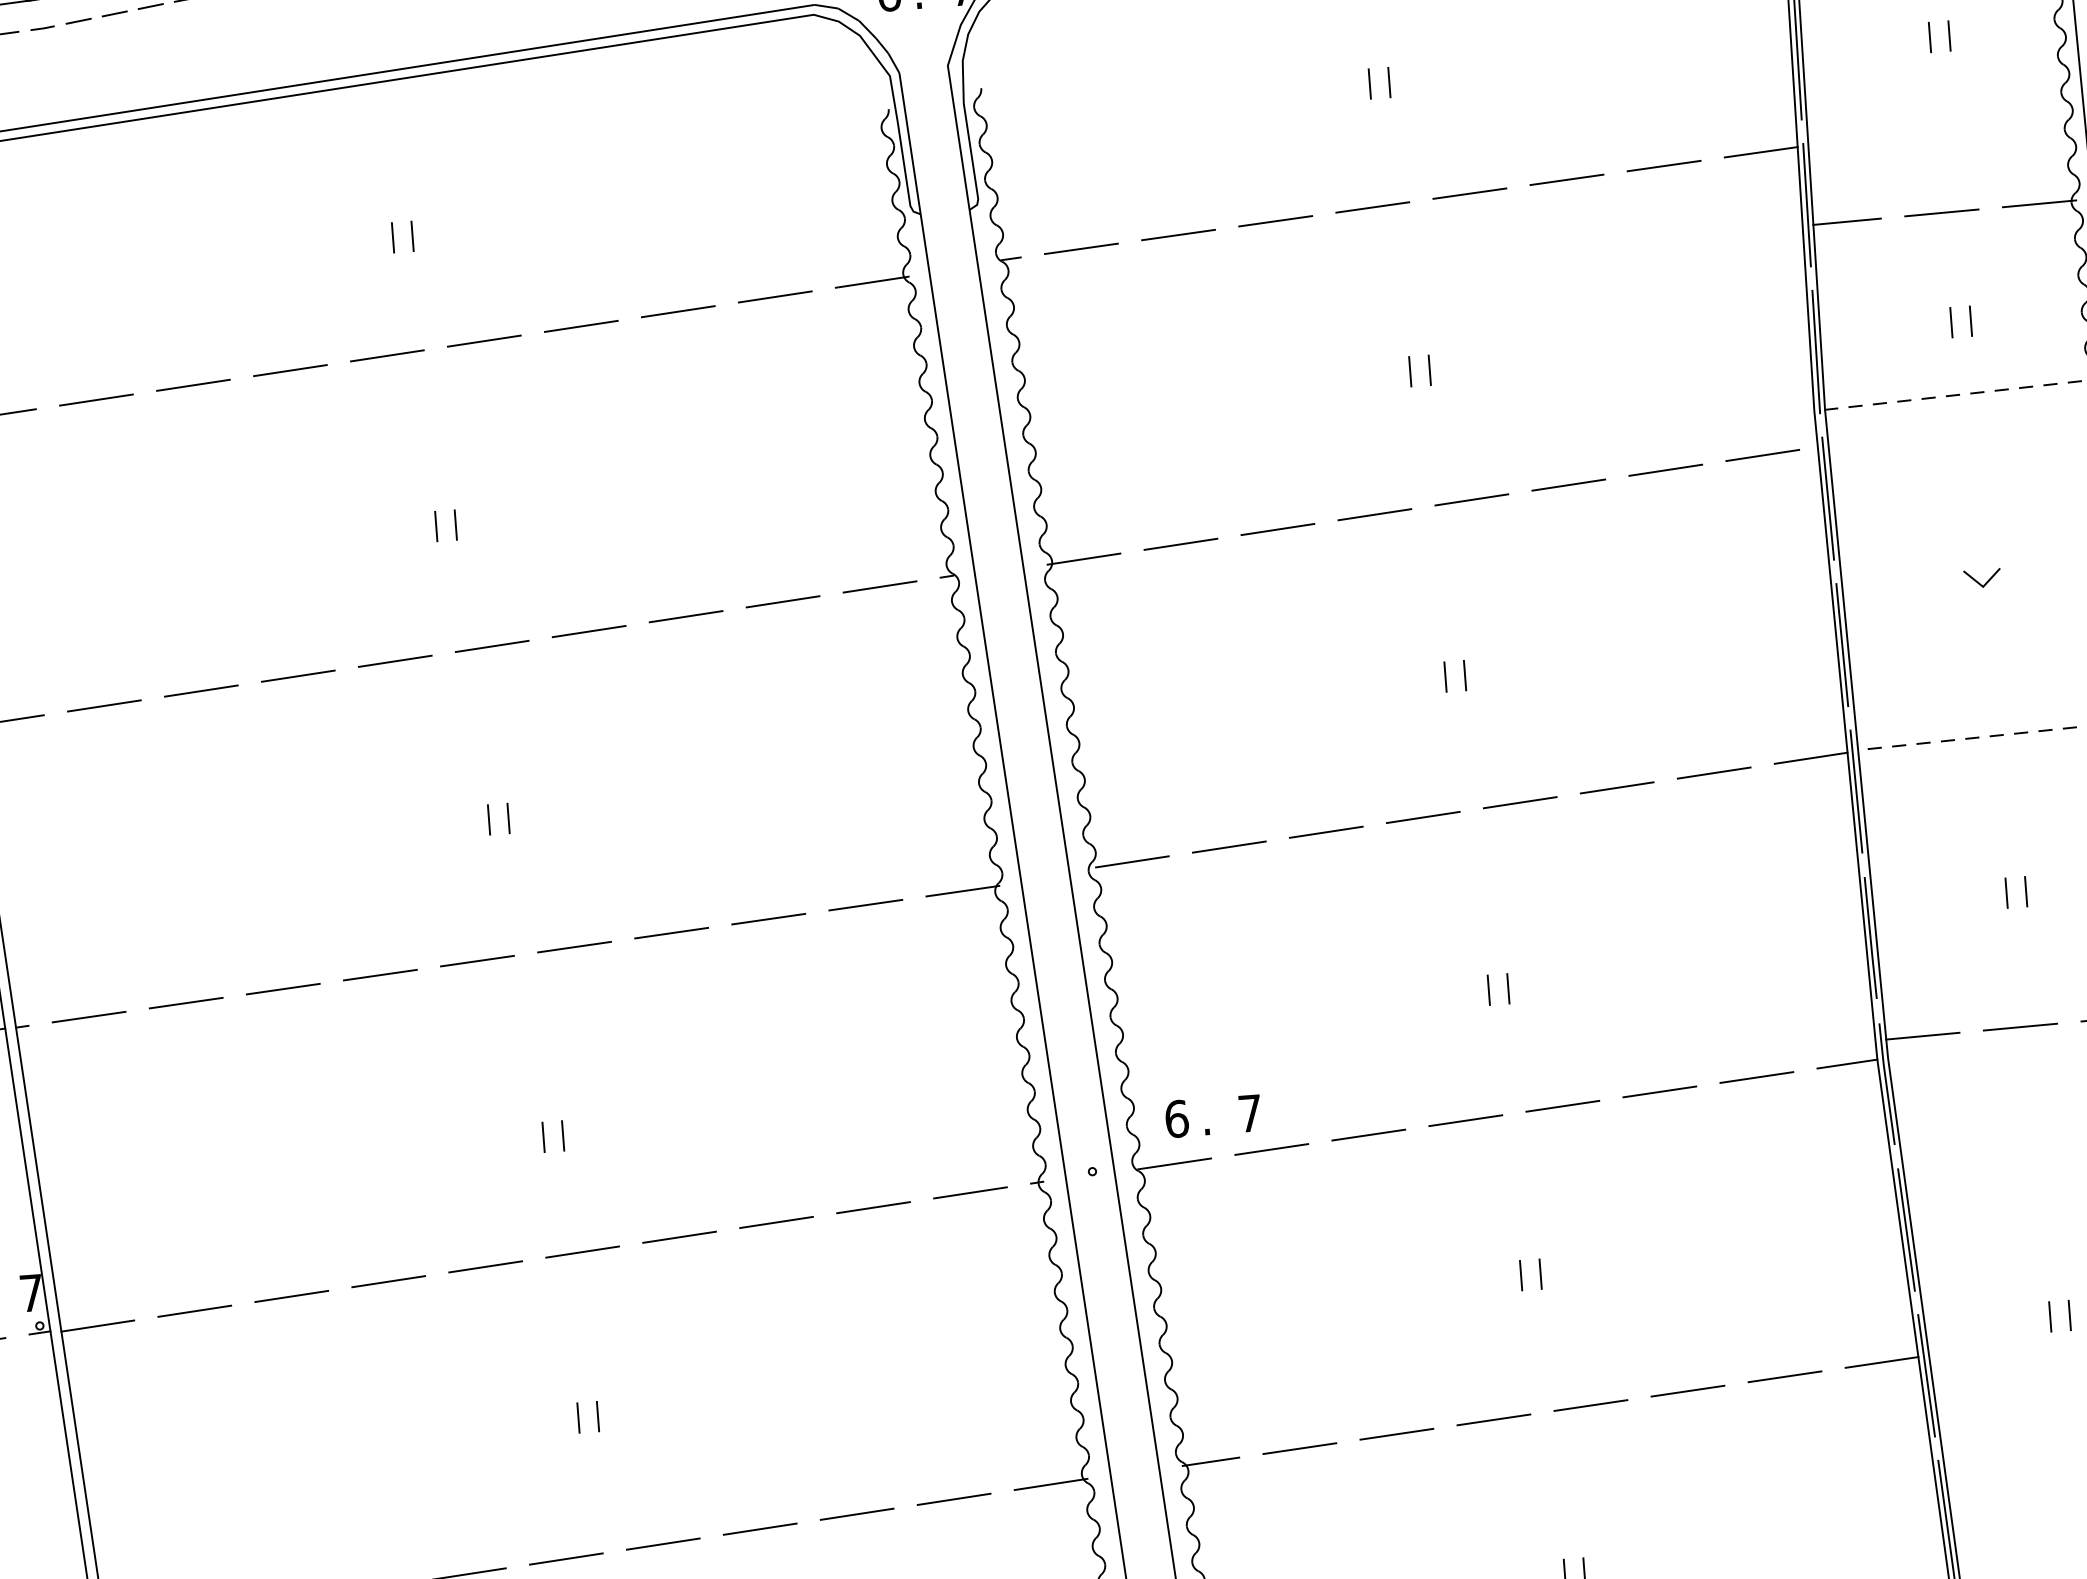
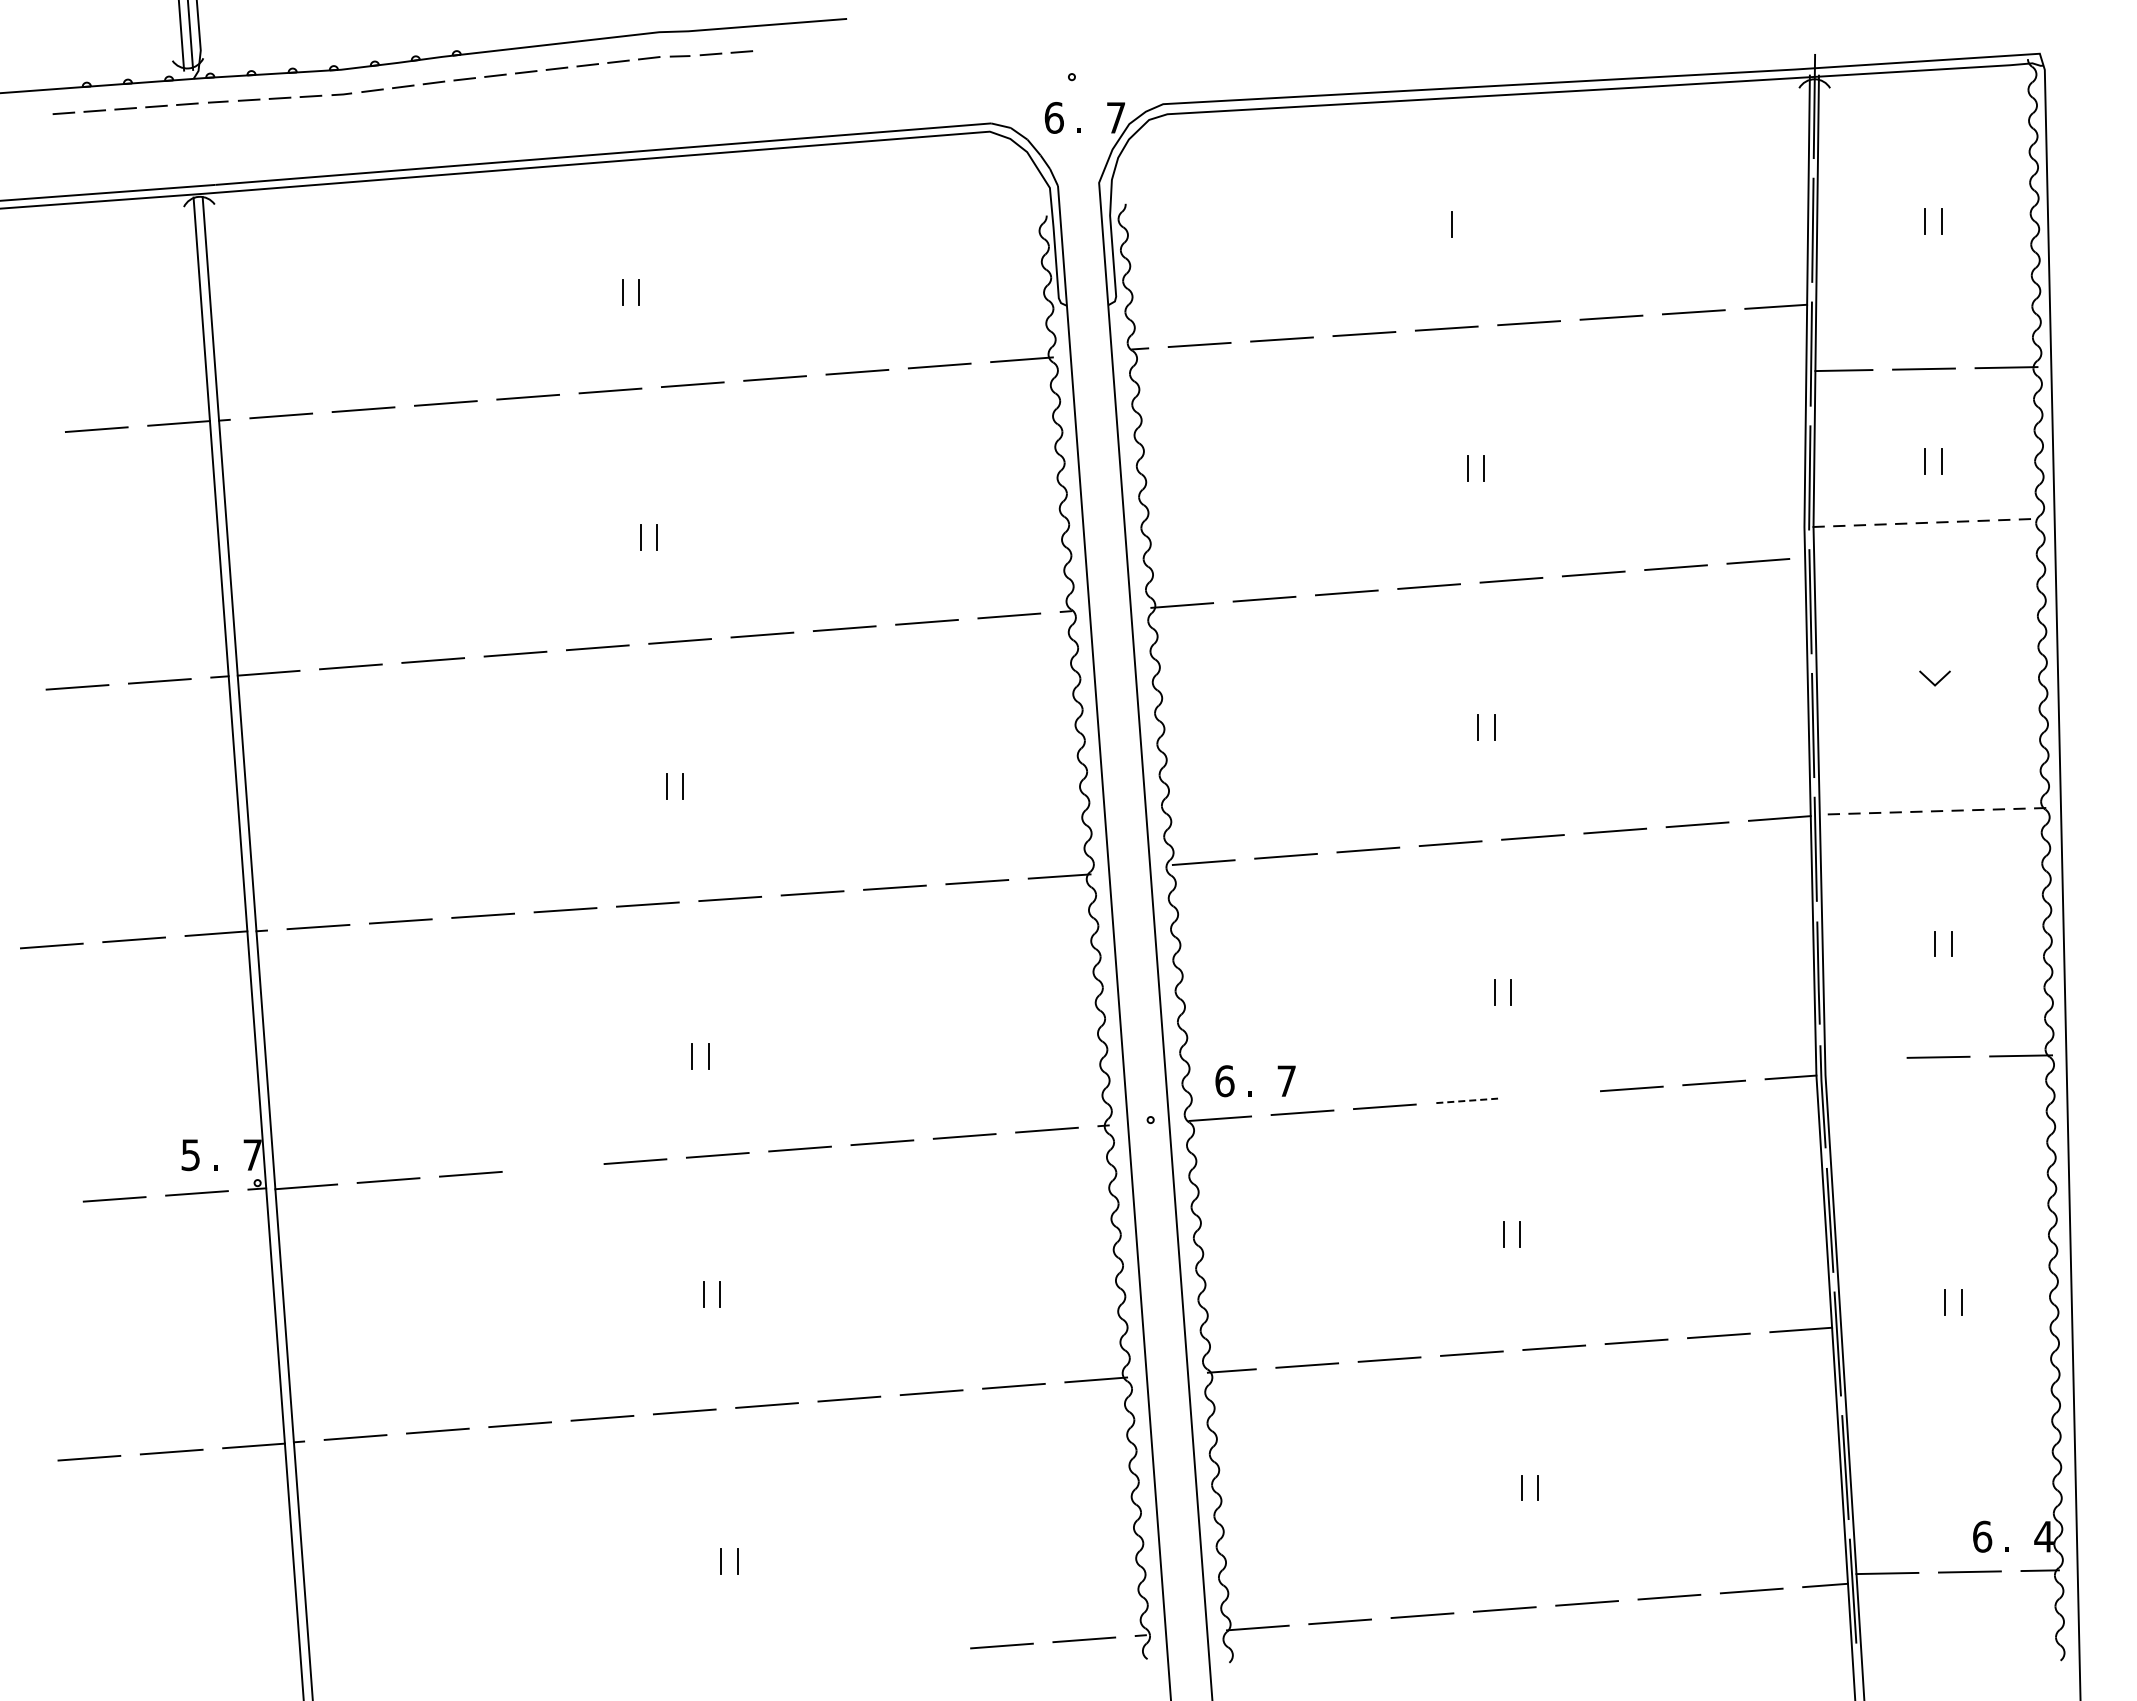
line: (1389, 82) -> (1468, 224), removed
line: (1922, 1035) -> (1855, 1058), removed
line: (1562, 1105) -> (1549, 1094), removed
line: (1466, 1120) -> (1467, 1100), solid -> dashed
line: (389, 1281) -> (553, 1167), removed

